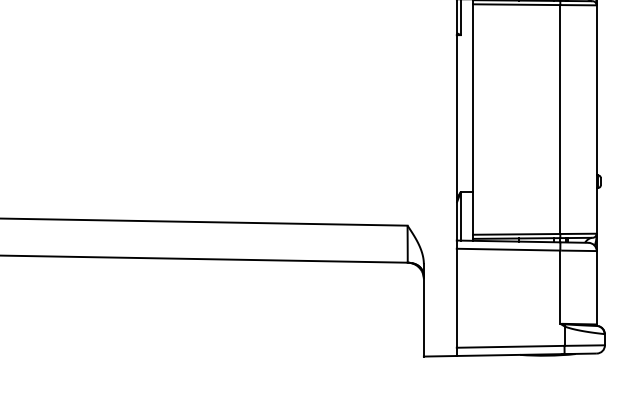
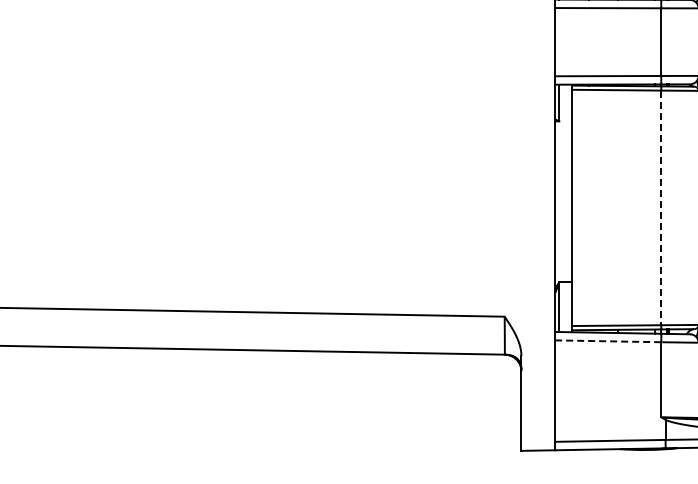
line: (560, 120) -> (661, 208), solid -> dashed
line: (508, 249) -> (608, 341), solid -> dashed

